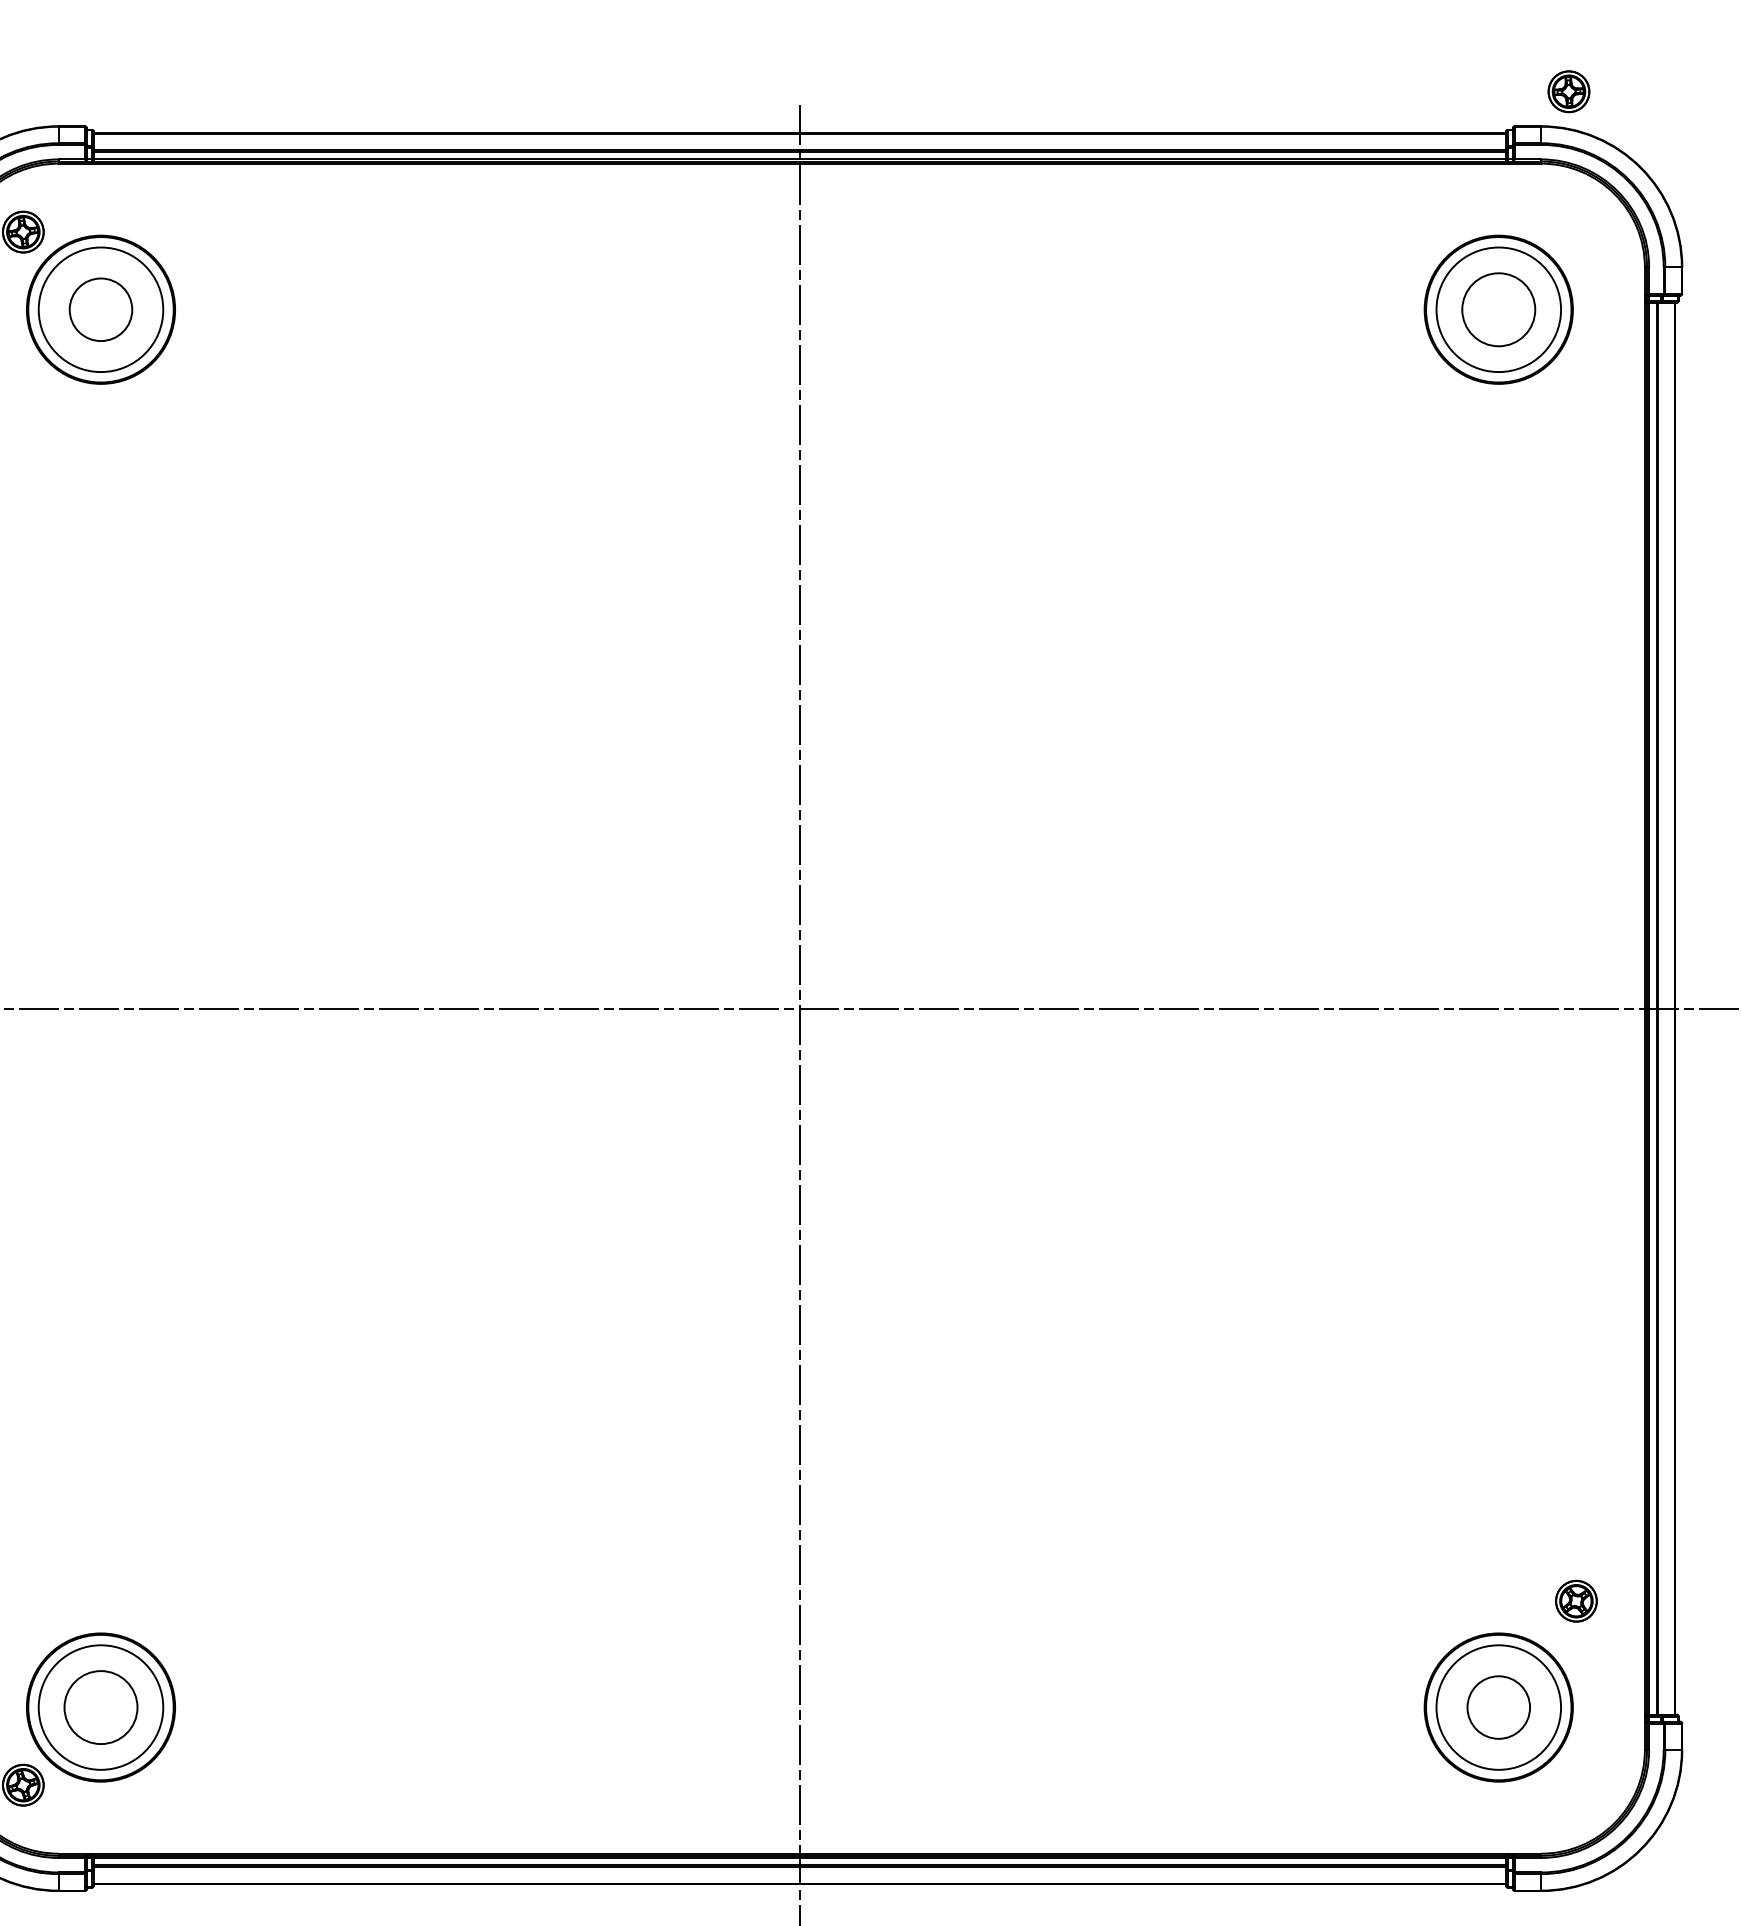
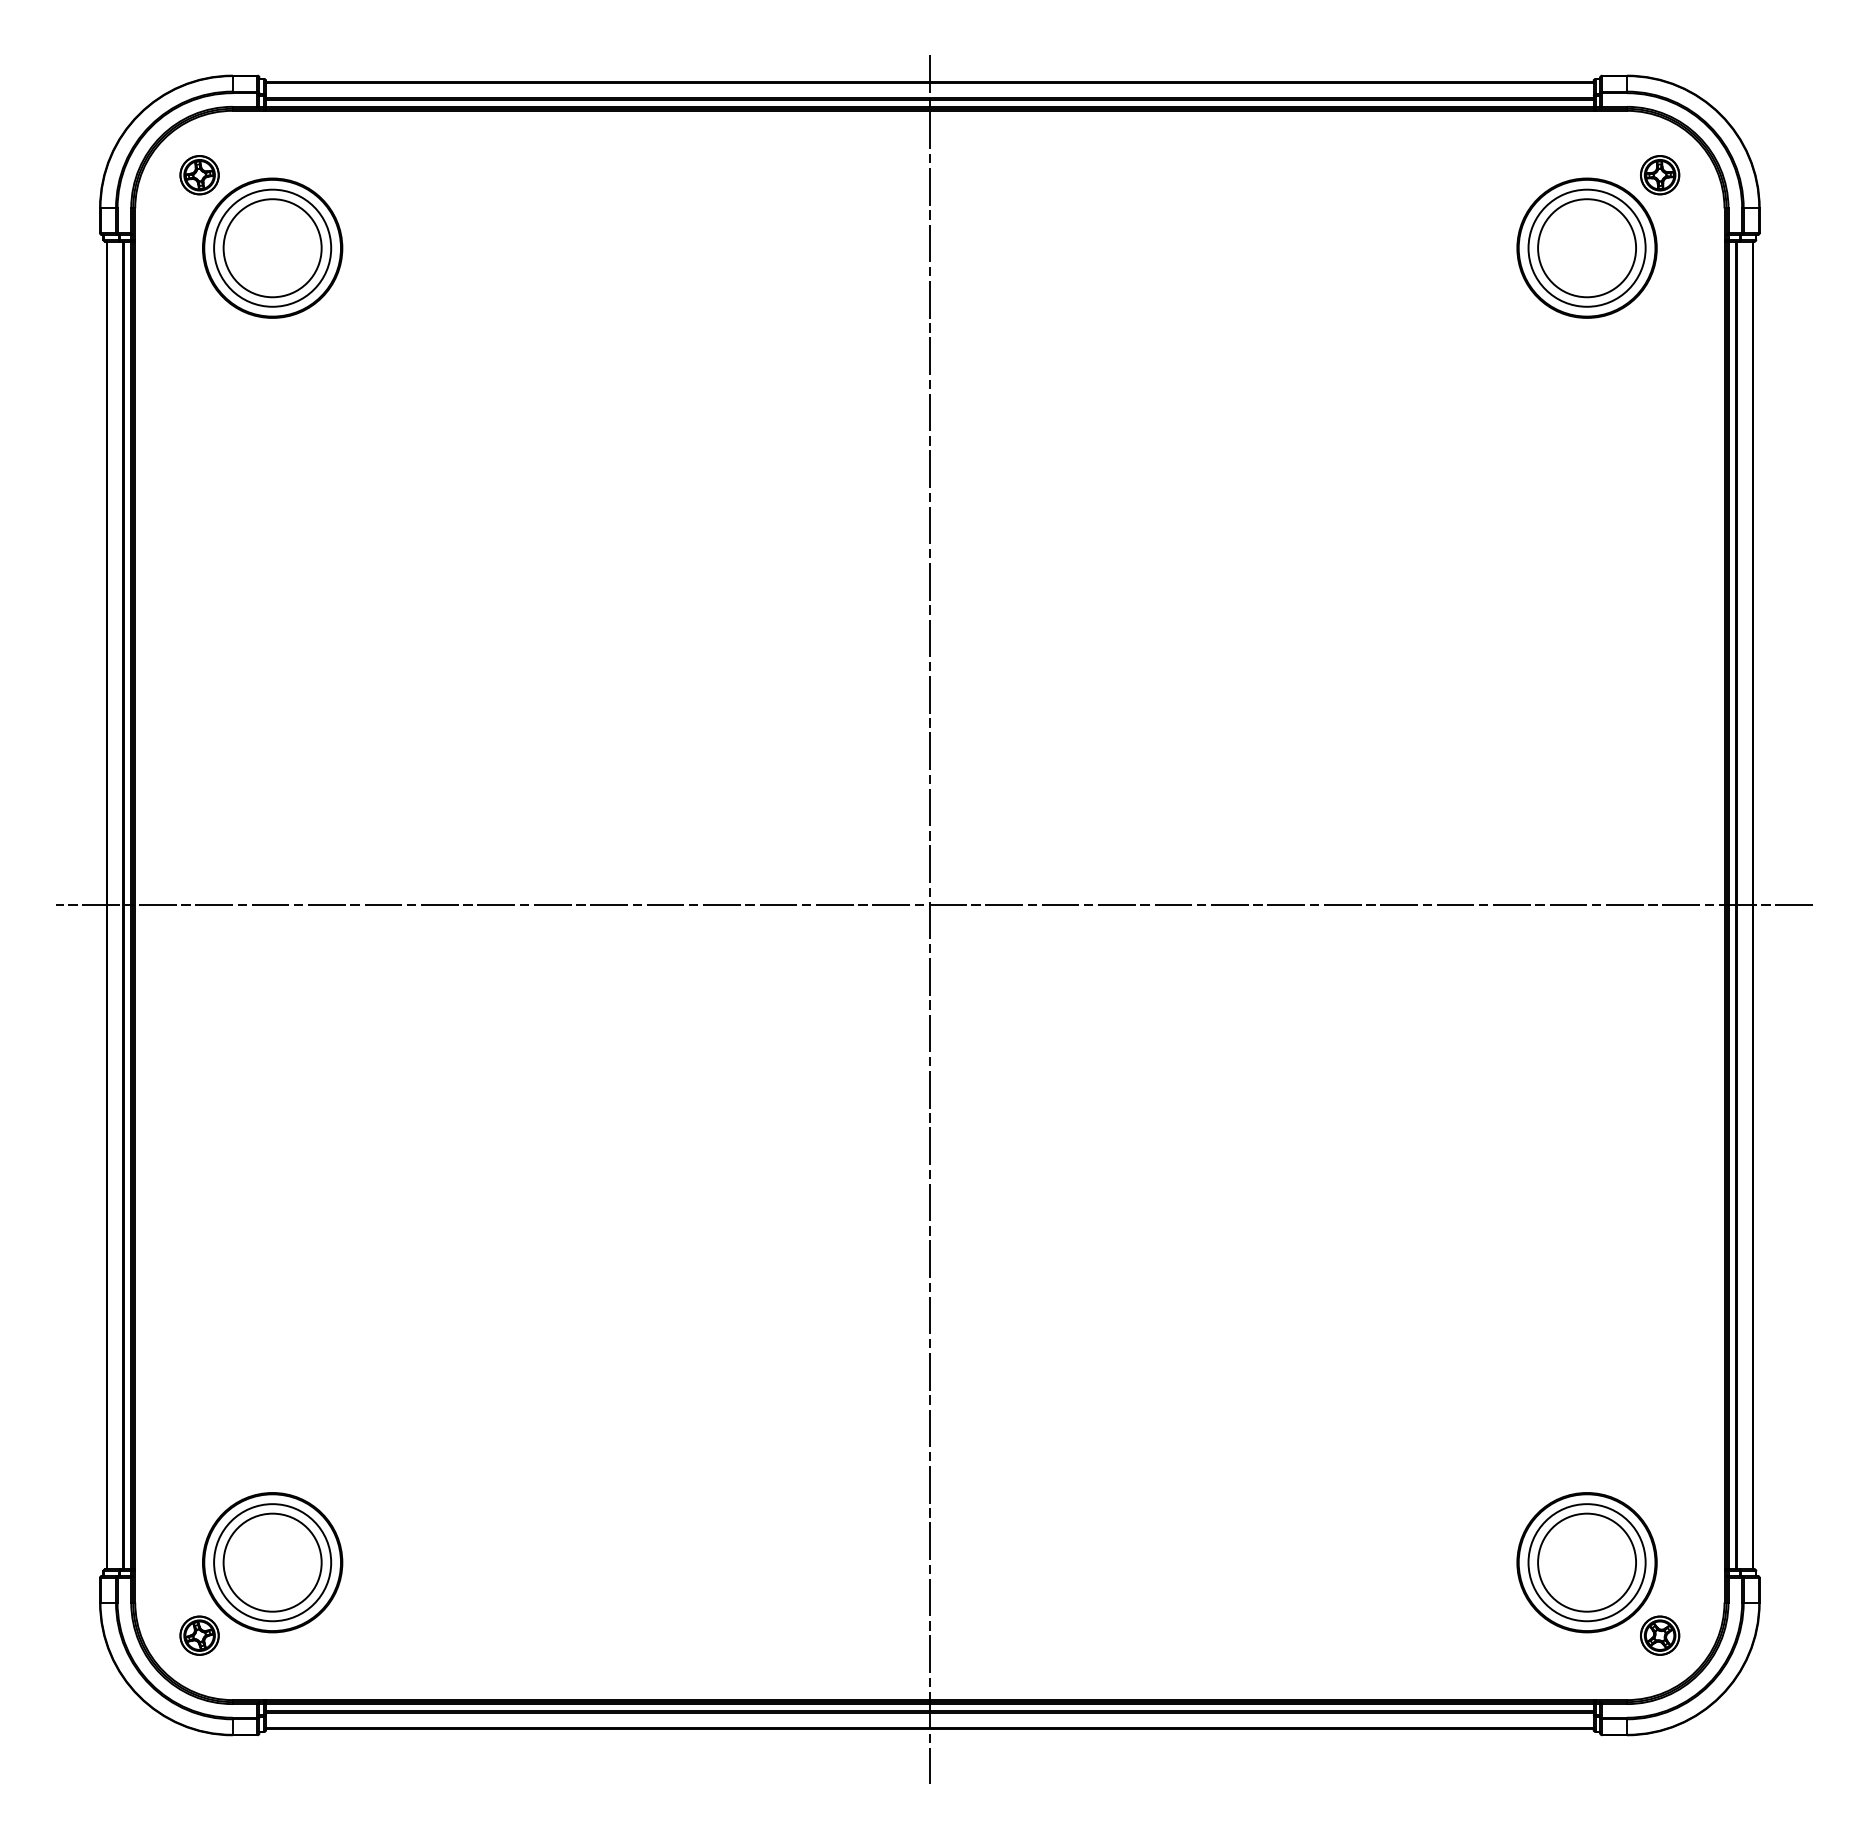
part: (1569, 92) -> (1660, 175), moved
circle: (100, 310) -> (272, 248), size x1.67
circle: (1499, 310) -> (1587, 248), size x1.43
part: (1576, 1601) -> (1660, 1635), moved
circle: (100, 1707) -> (272, 1562), size x1.43
circle: (1499, 1707) -> (1587, 1562), size x1.67

